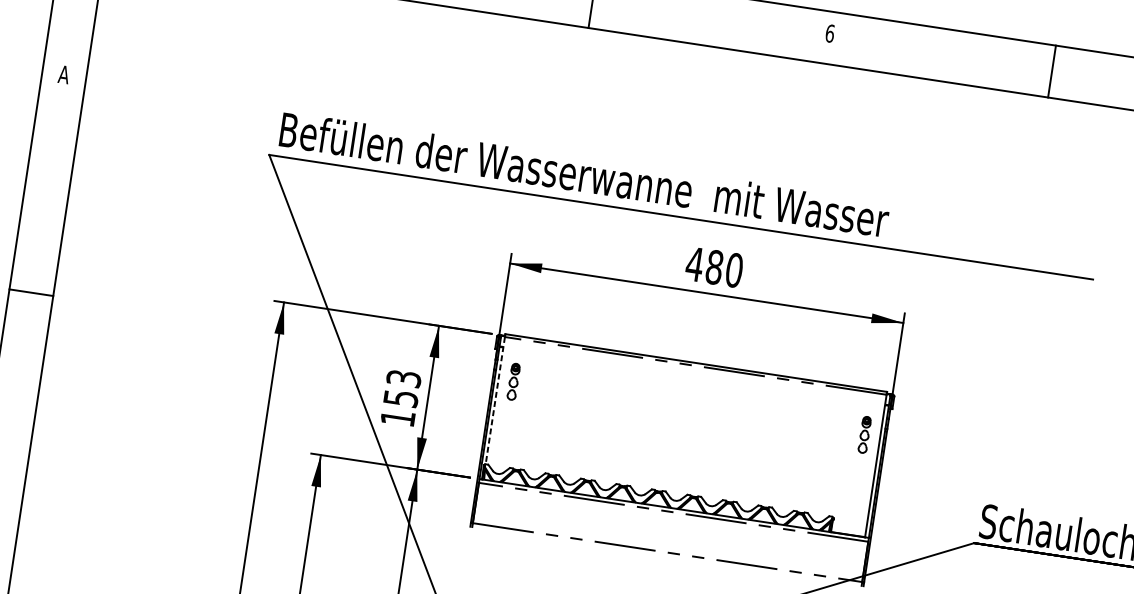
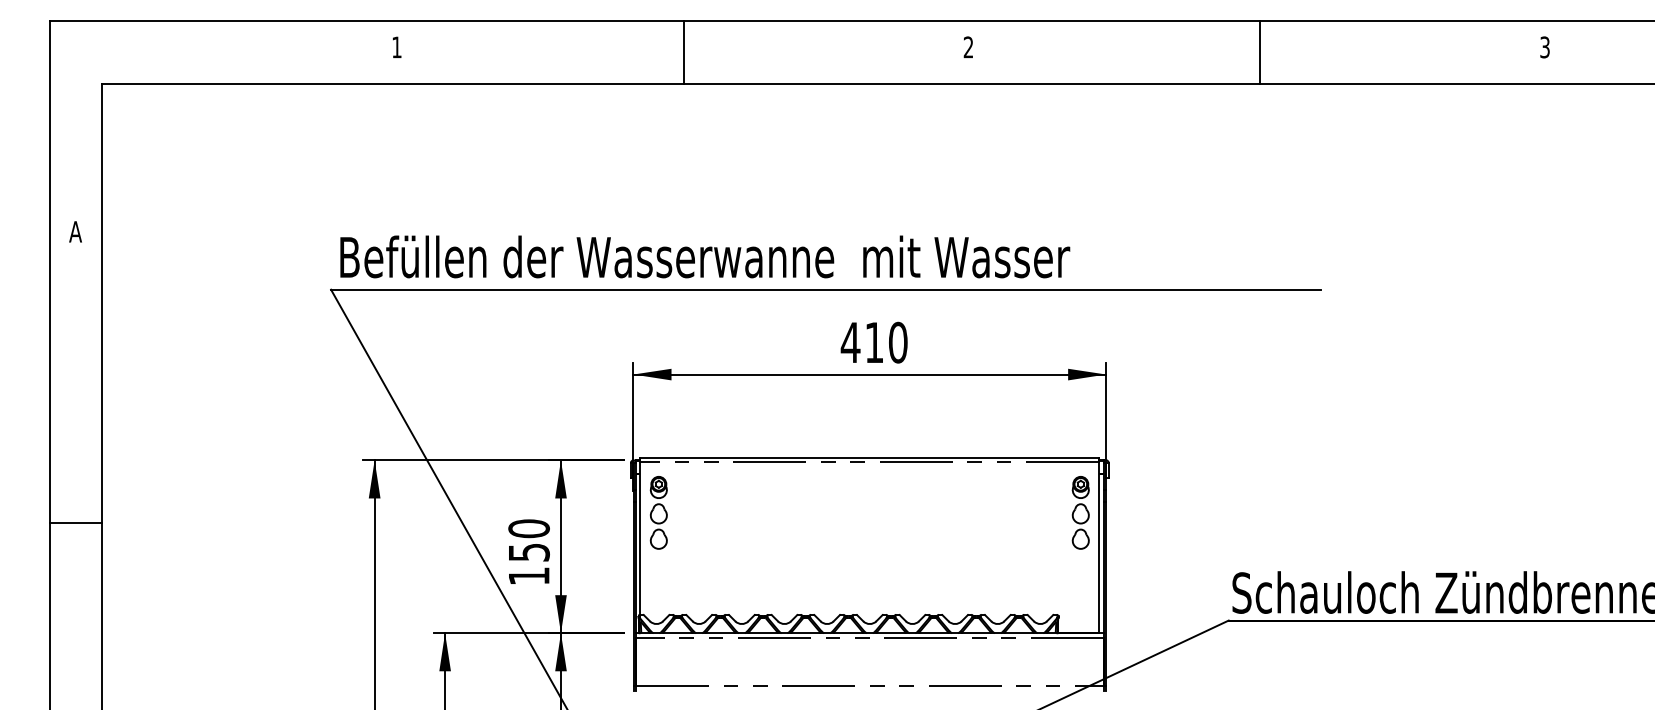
text: (829, 33) -> (968, 47), 6 -> 2
line: (1052, 71) -> (1260, 52), moved
text: (714, 267) -> (874, 342), 480 -> 410
line: (31, 292) -> (75, 522), moved
text: (403, 378) -> (528, 528), 153 -> 150
part: (513, 381) -> (658, 512), size x1.67
line: (495, 400) -> (640, 538), dashed -> solid
part: (864, 434) -> (1080, 512), size x1.67

